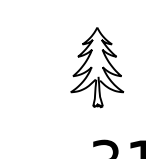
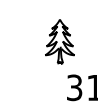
part: (96, 67) -> (59, 41), moved

